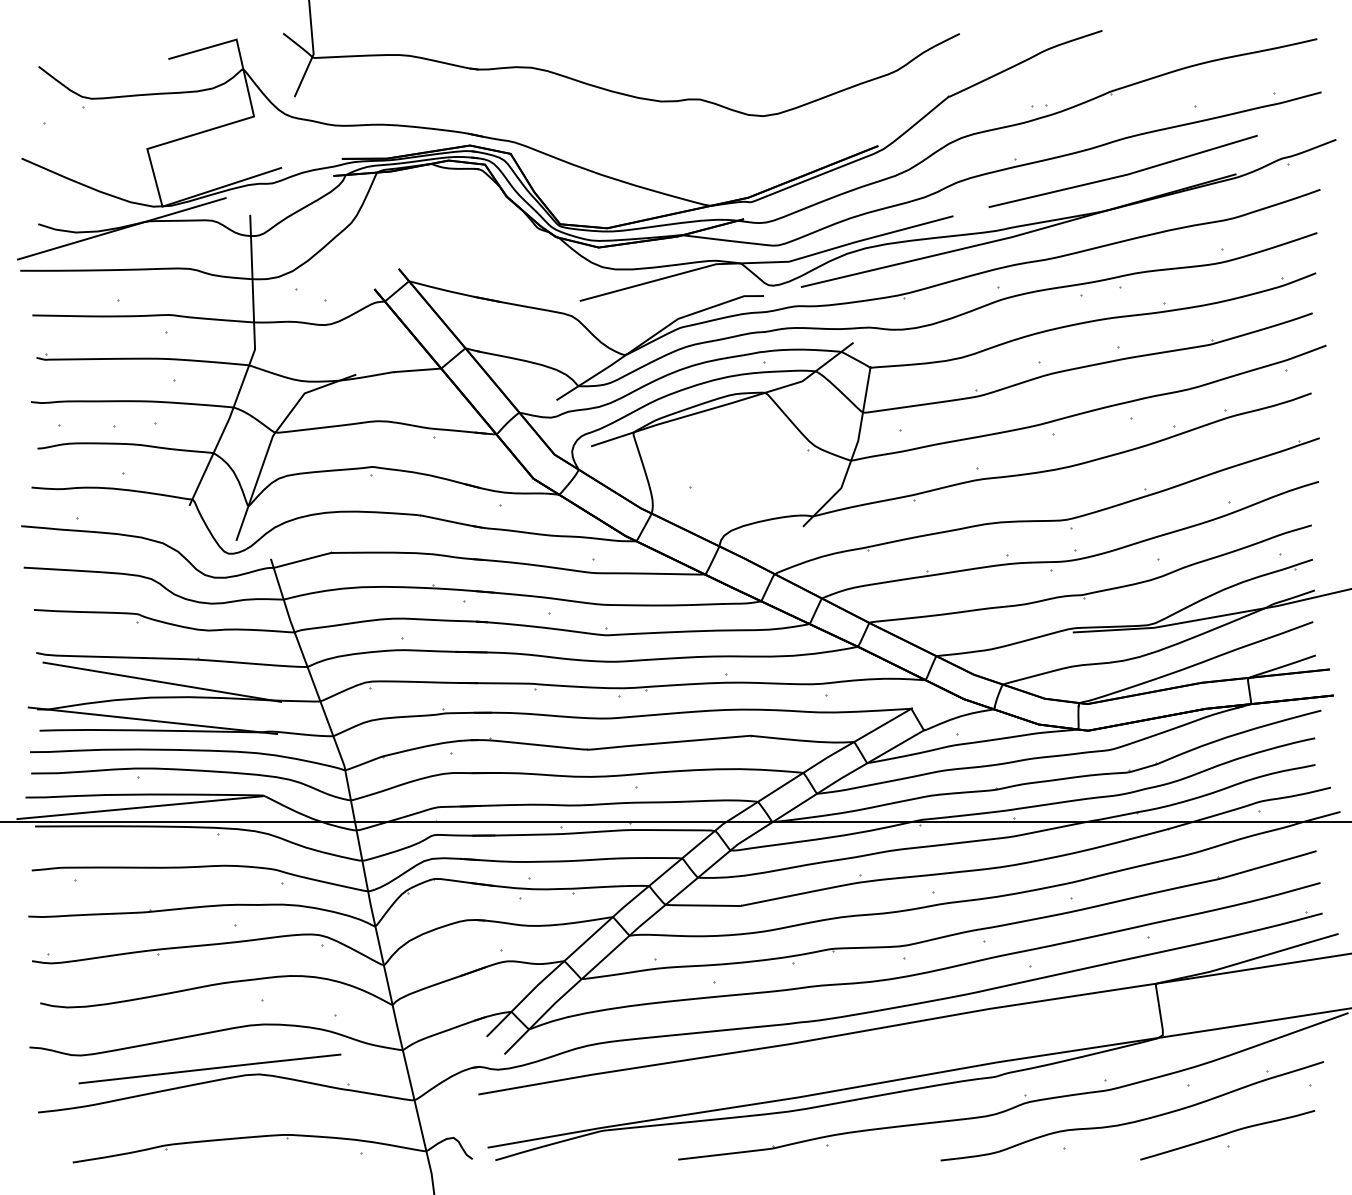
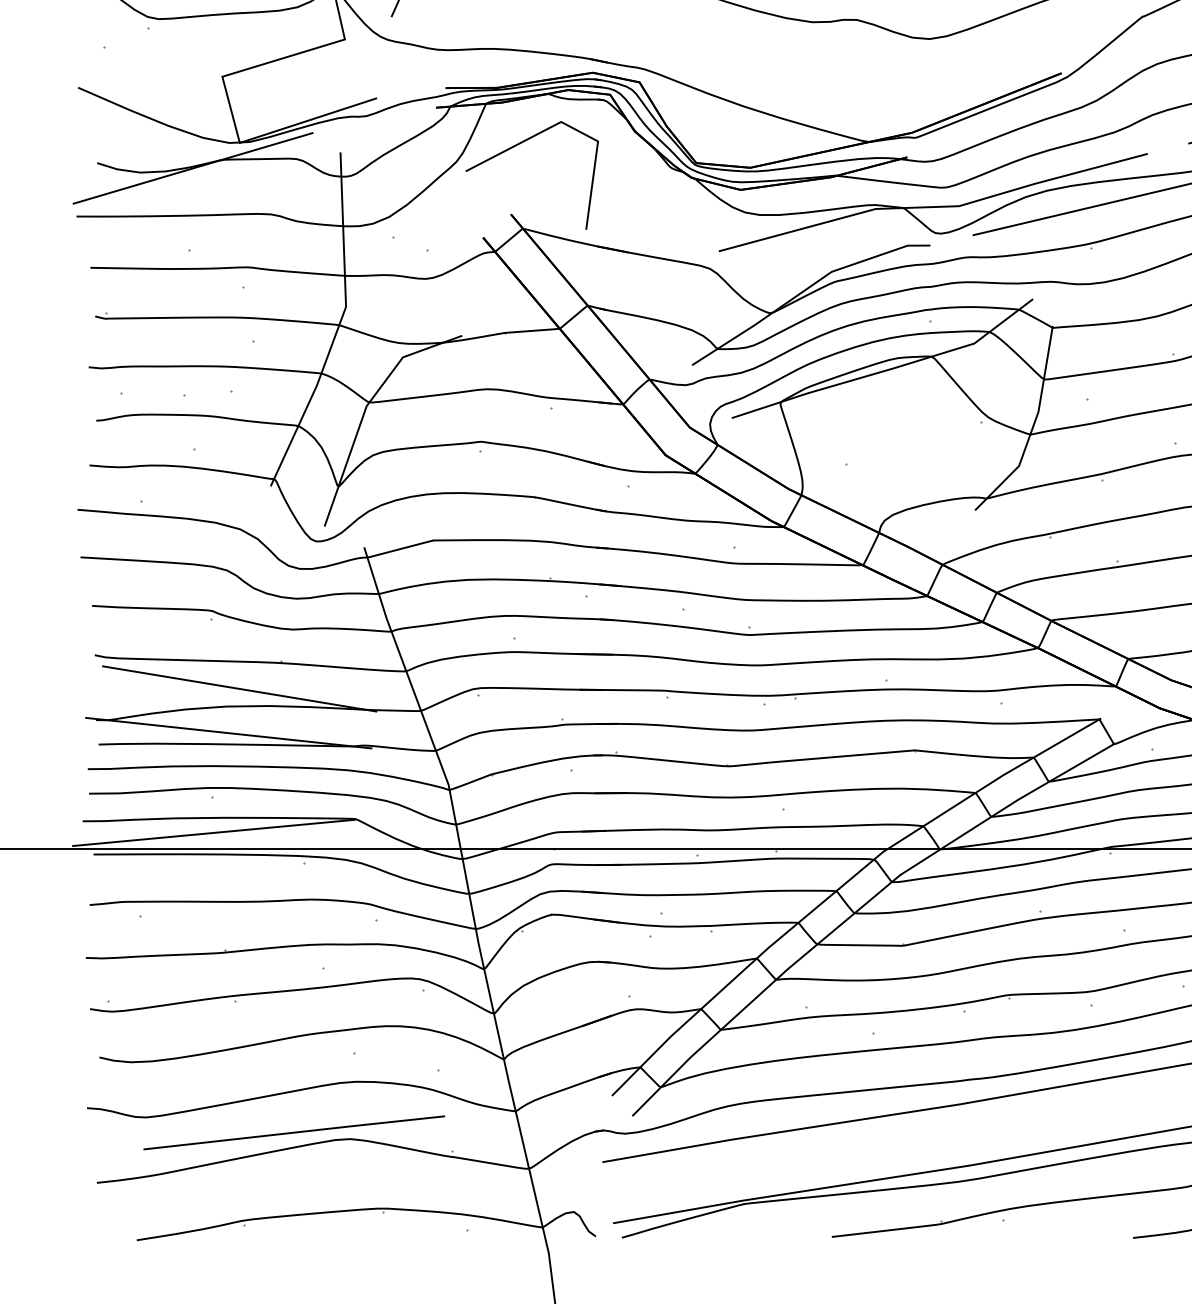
line: (404, 209) -> (517, 146), added

